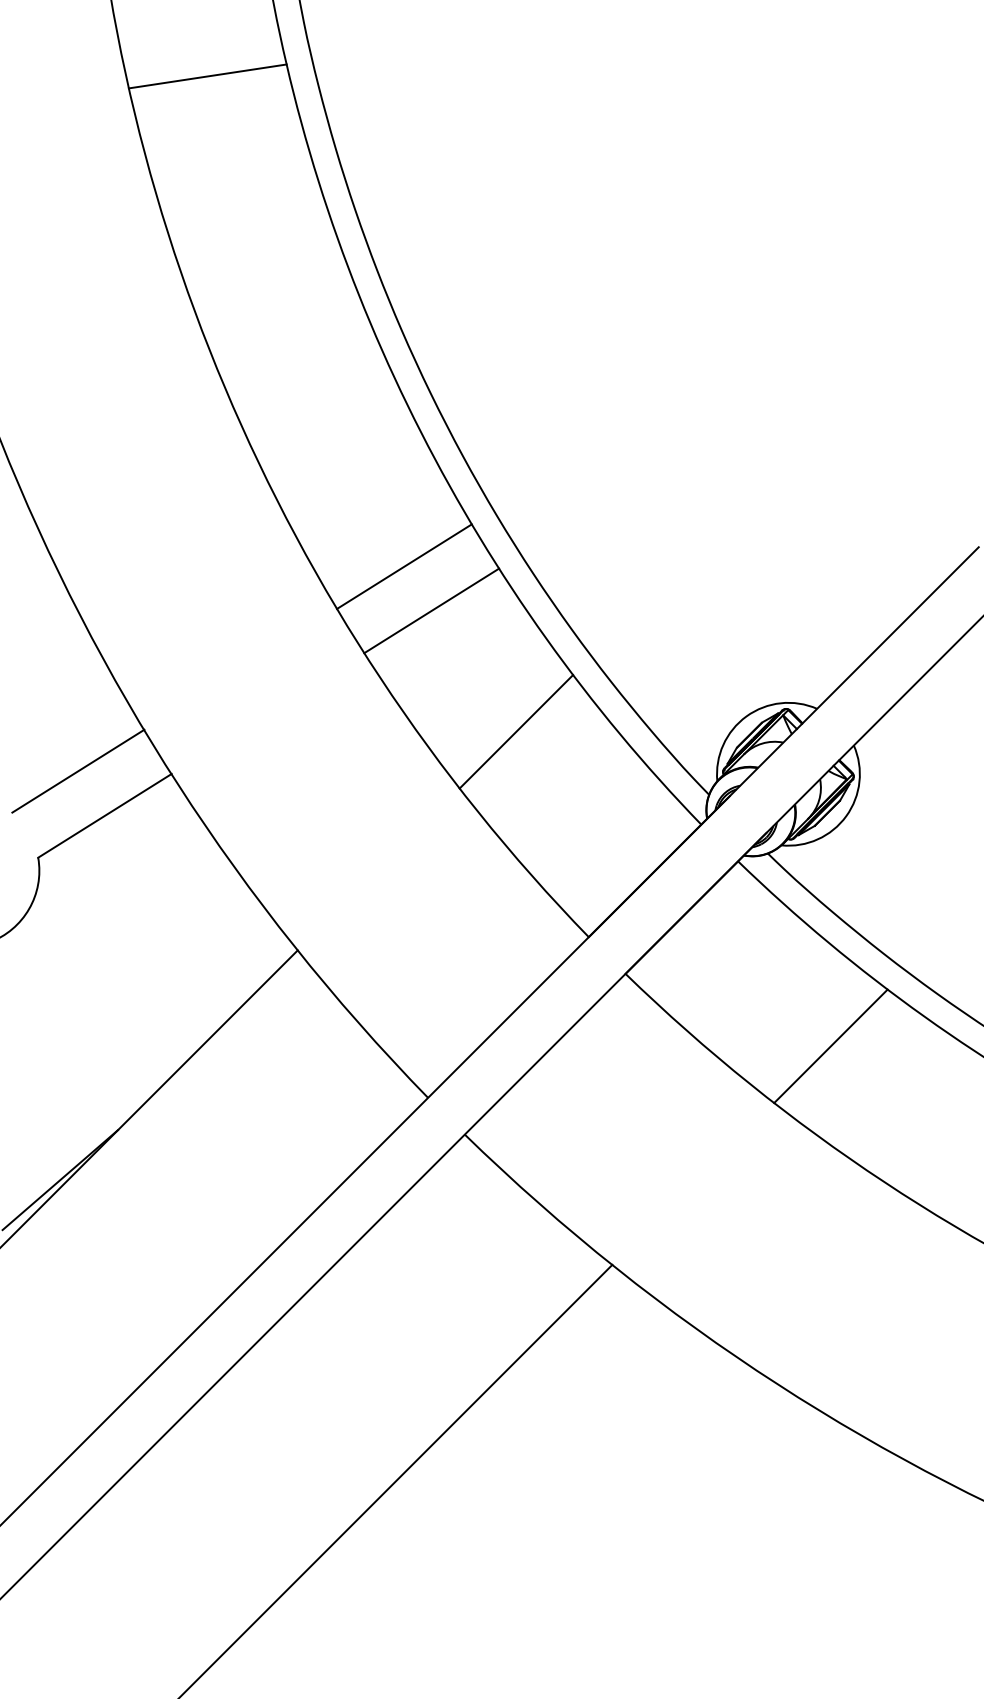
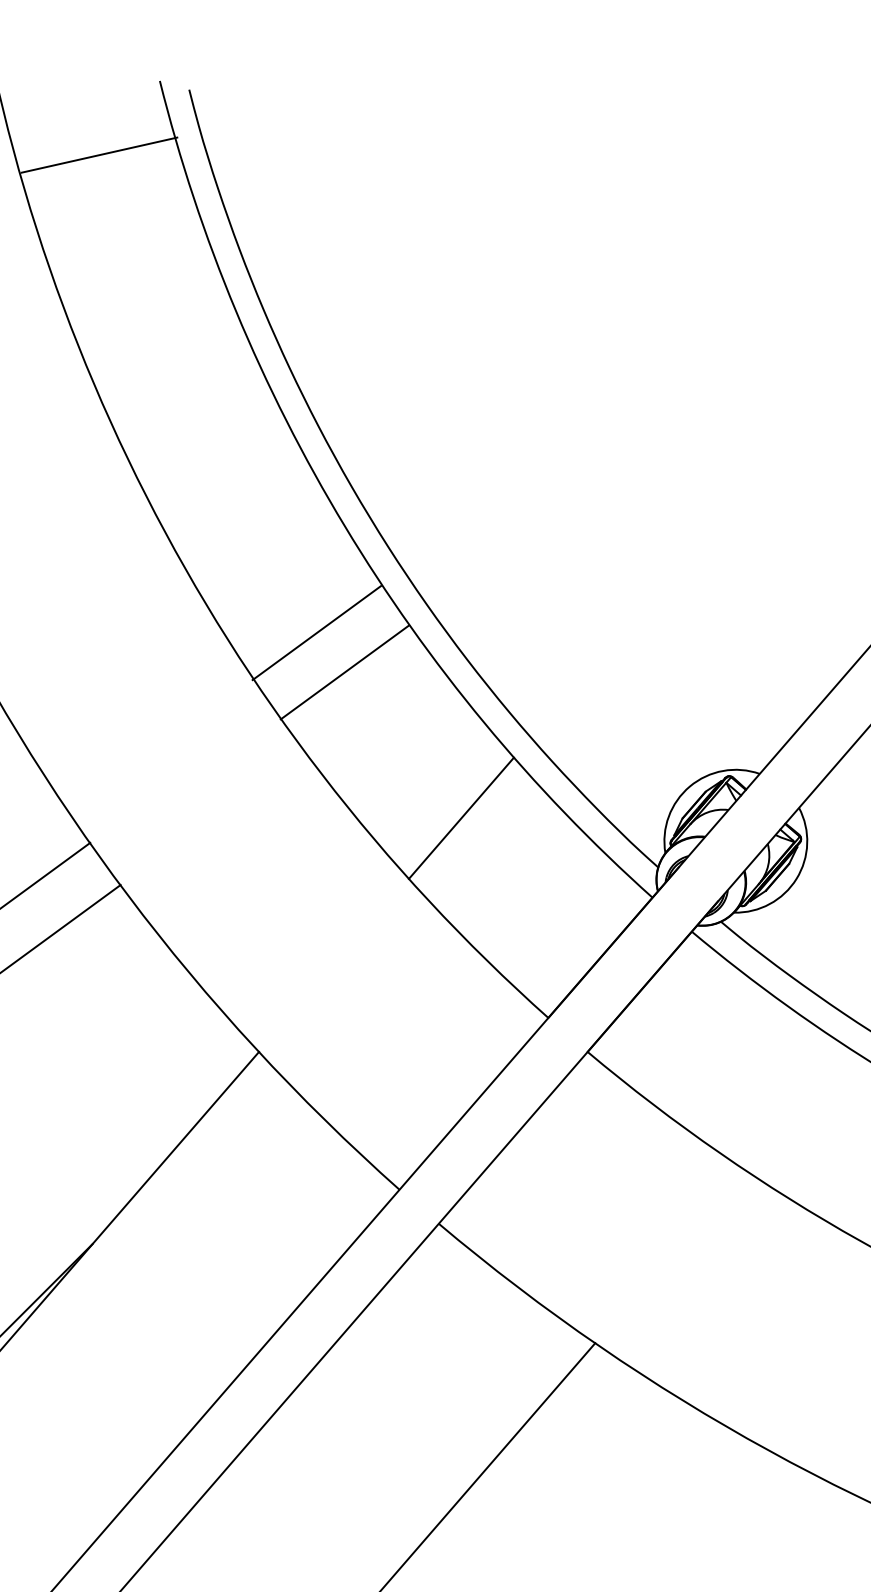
line: (207, 76) -> (99, 155), moved
line: (404, 566) -> (316, 632), moved
line: (431, 610) -> (344, 671), moved
line: (830, 1046) -> (797, 1109), removed

